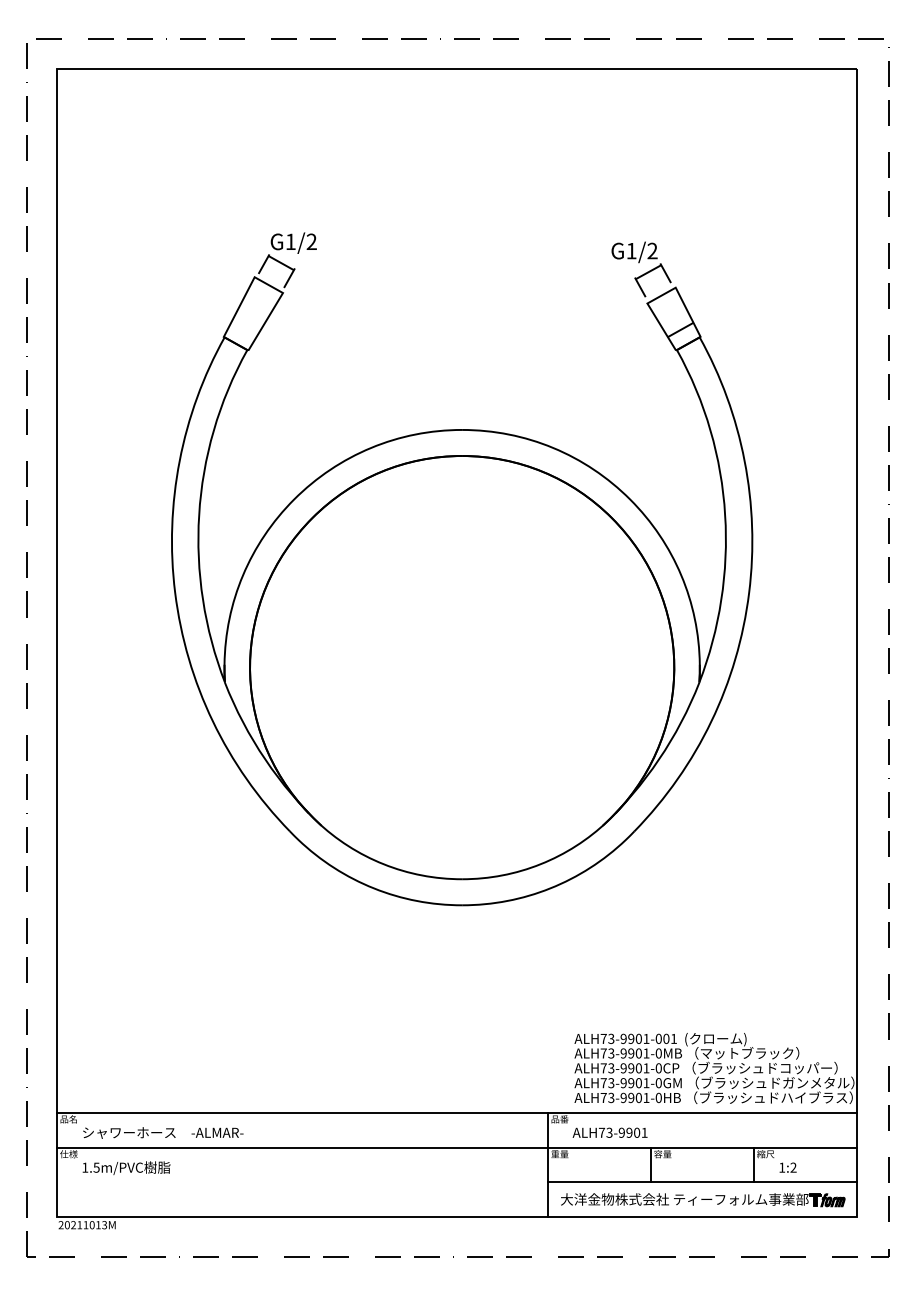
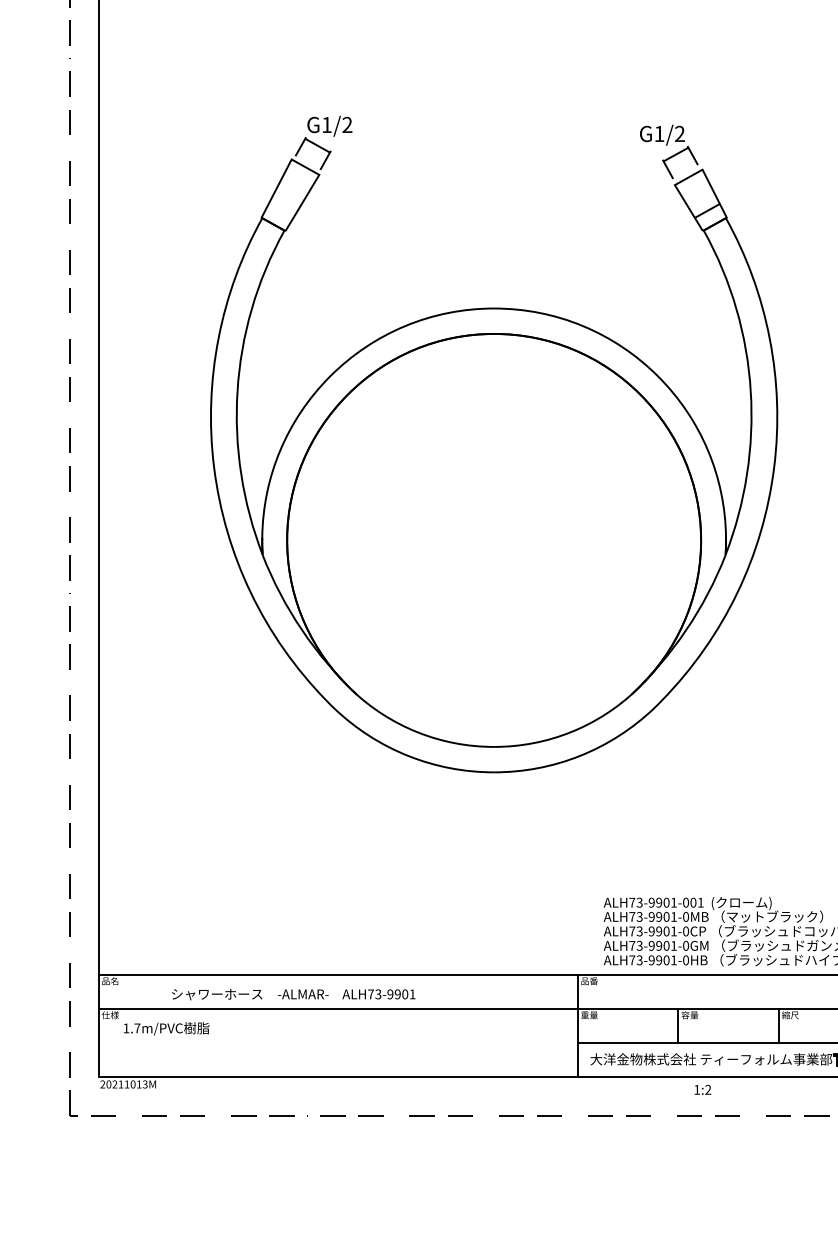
text: (163, 1132) -> (250, 994), moved
text: (609, 1132) -> (378, 994), moved
text: (96, 1167) -> (137, 1028), 1.5m/PVC -> 1.7m/PVC
text: (787, 1167) -> (702, 1089), moved

